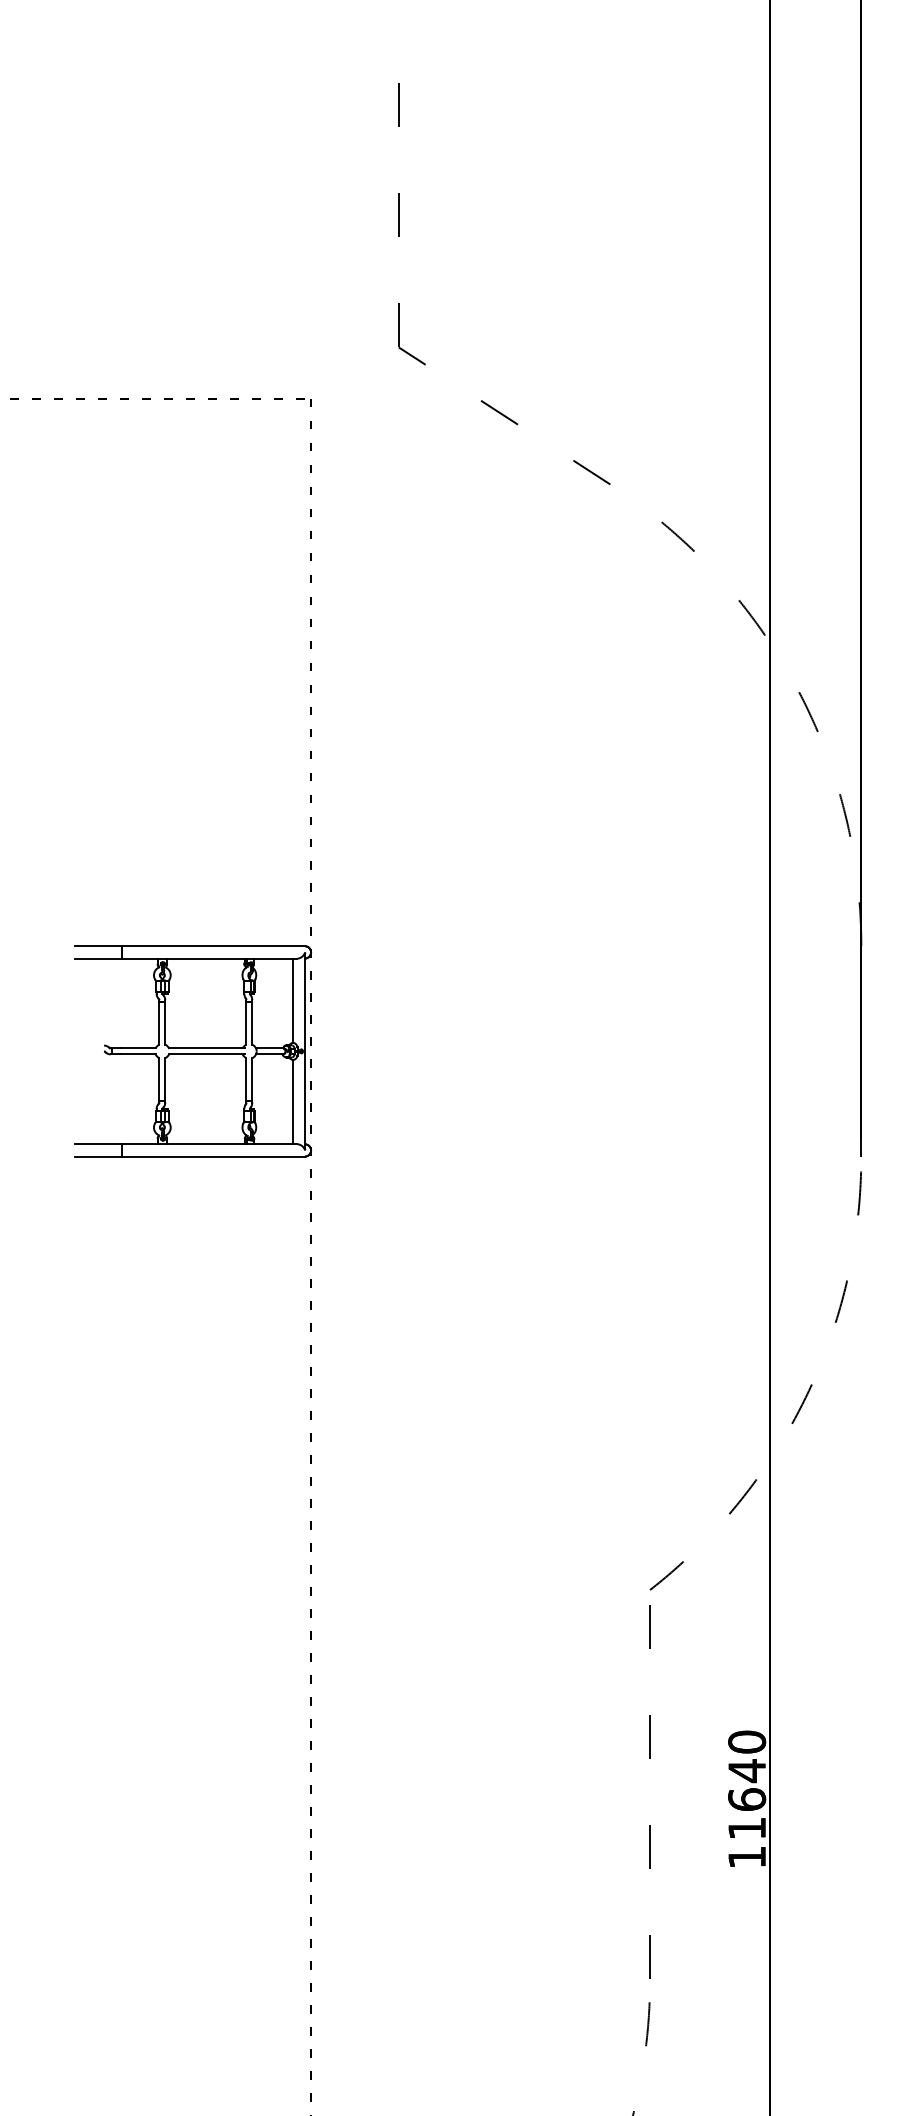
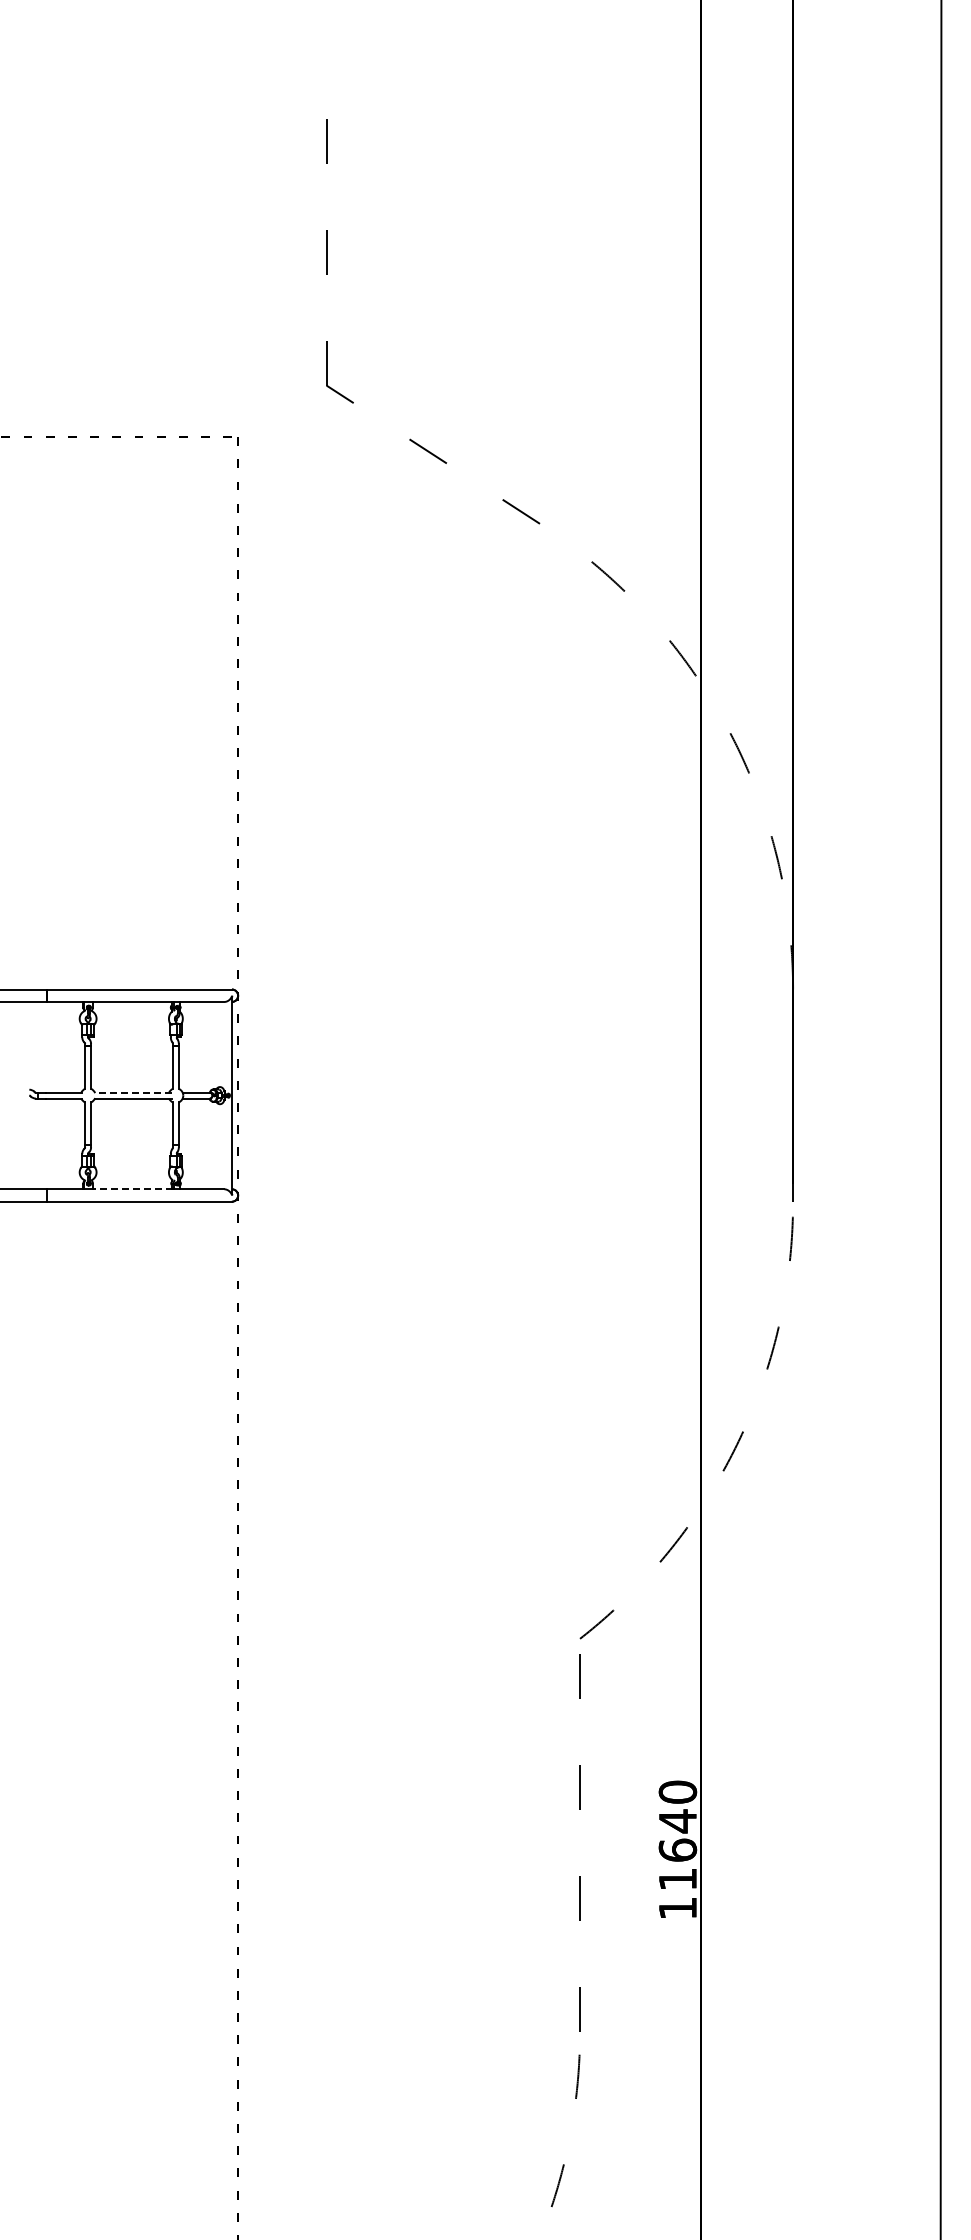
line: (292, 1000) -> (219, 1044), removed
line: (207, 1048) -> (133, 1092), solid -> dashed
line: (292, 1101) -> (219, 1146), removed
line: (206, 1144) -> (132, 1189), solid -> dashed

